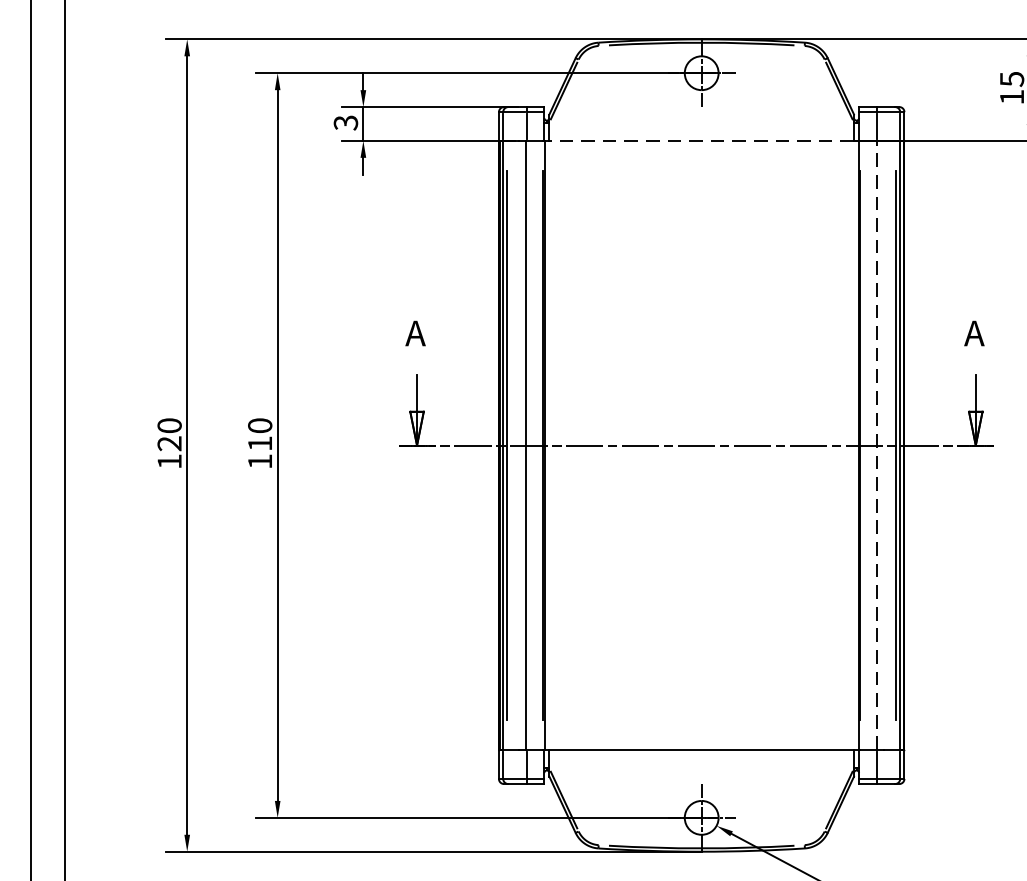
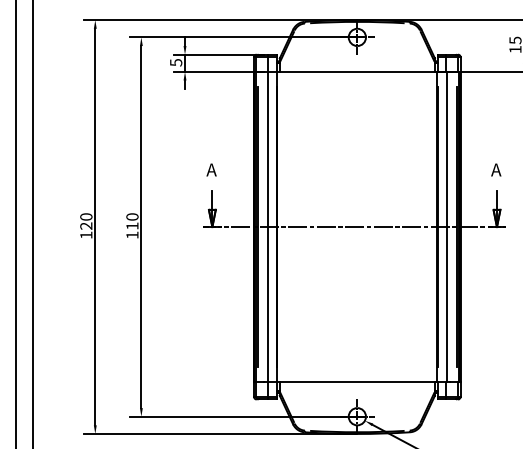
text: (344, 122) -> (175, 62), 3 -> 5
line: (701, 140) -> (357, 71), dashed -> solid
line: (876, 444) -> (446, 226), dashed -> solid

